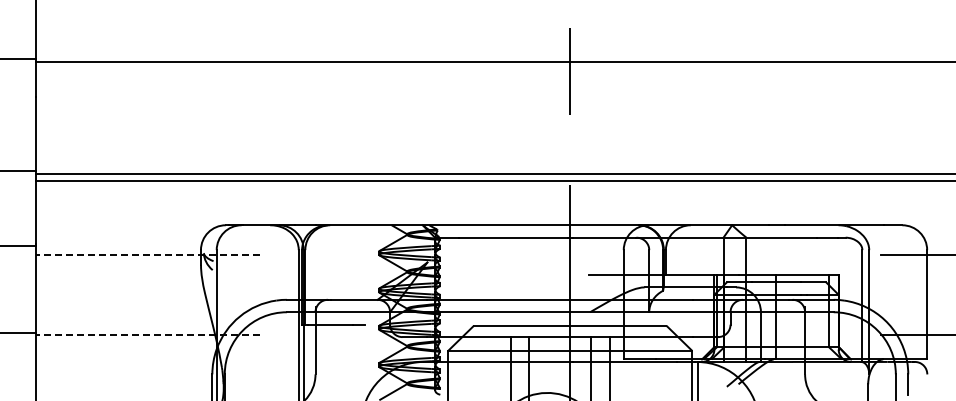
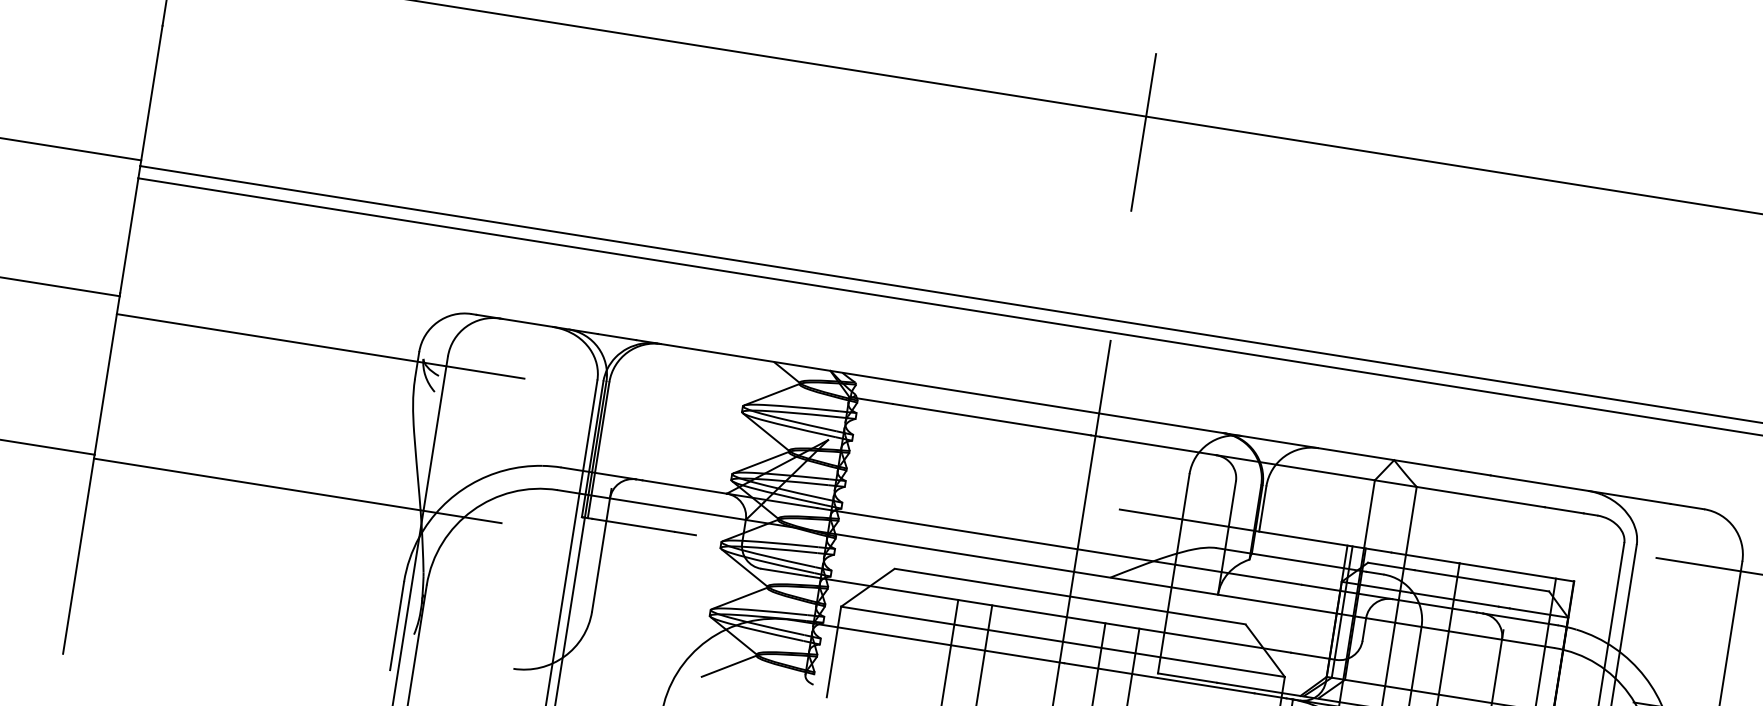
line: (147, 255) -> (320, 346), dashed -> solid
line: (147, 334) -> (297, 490), dashed -> solid

